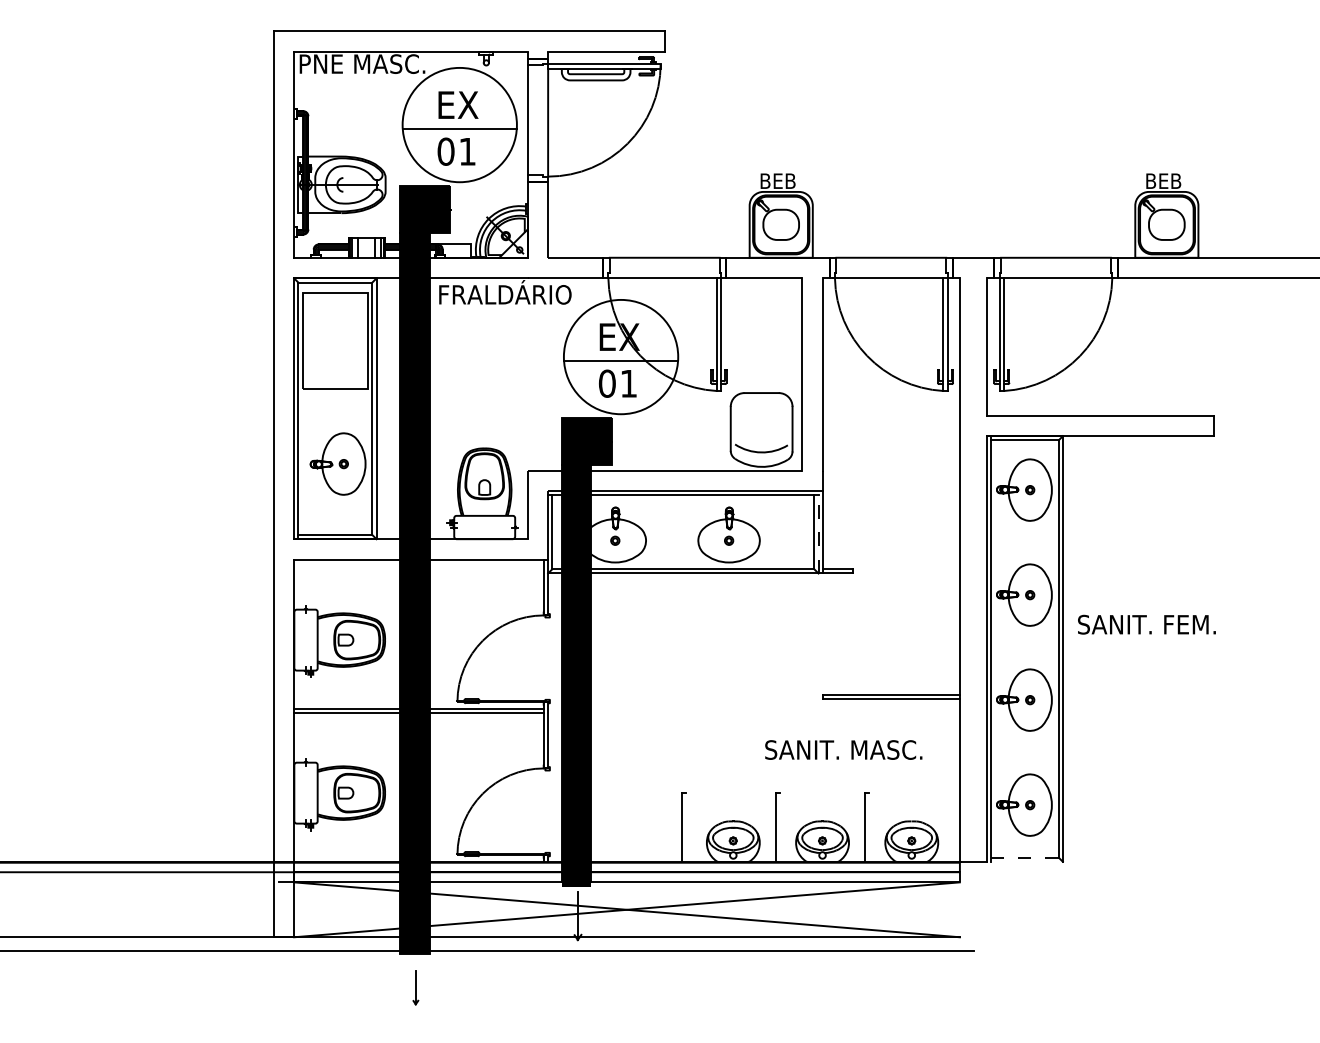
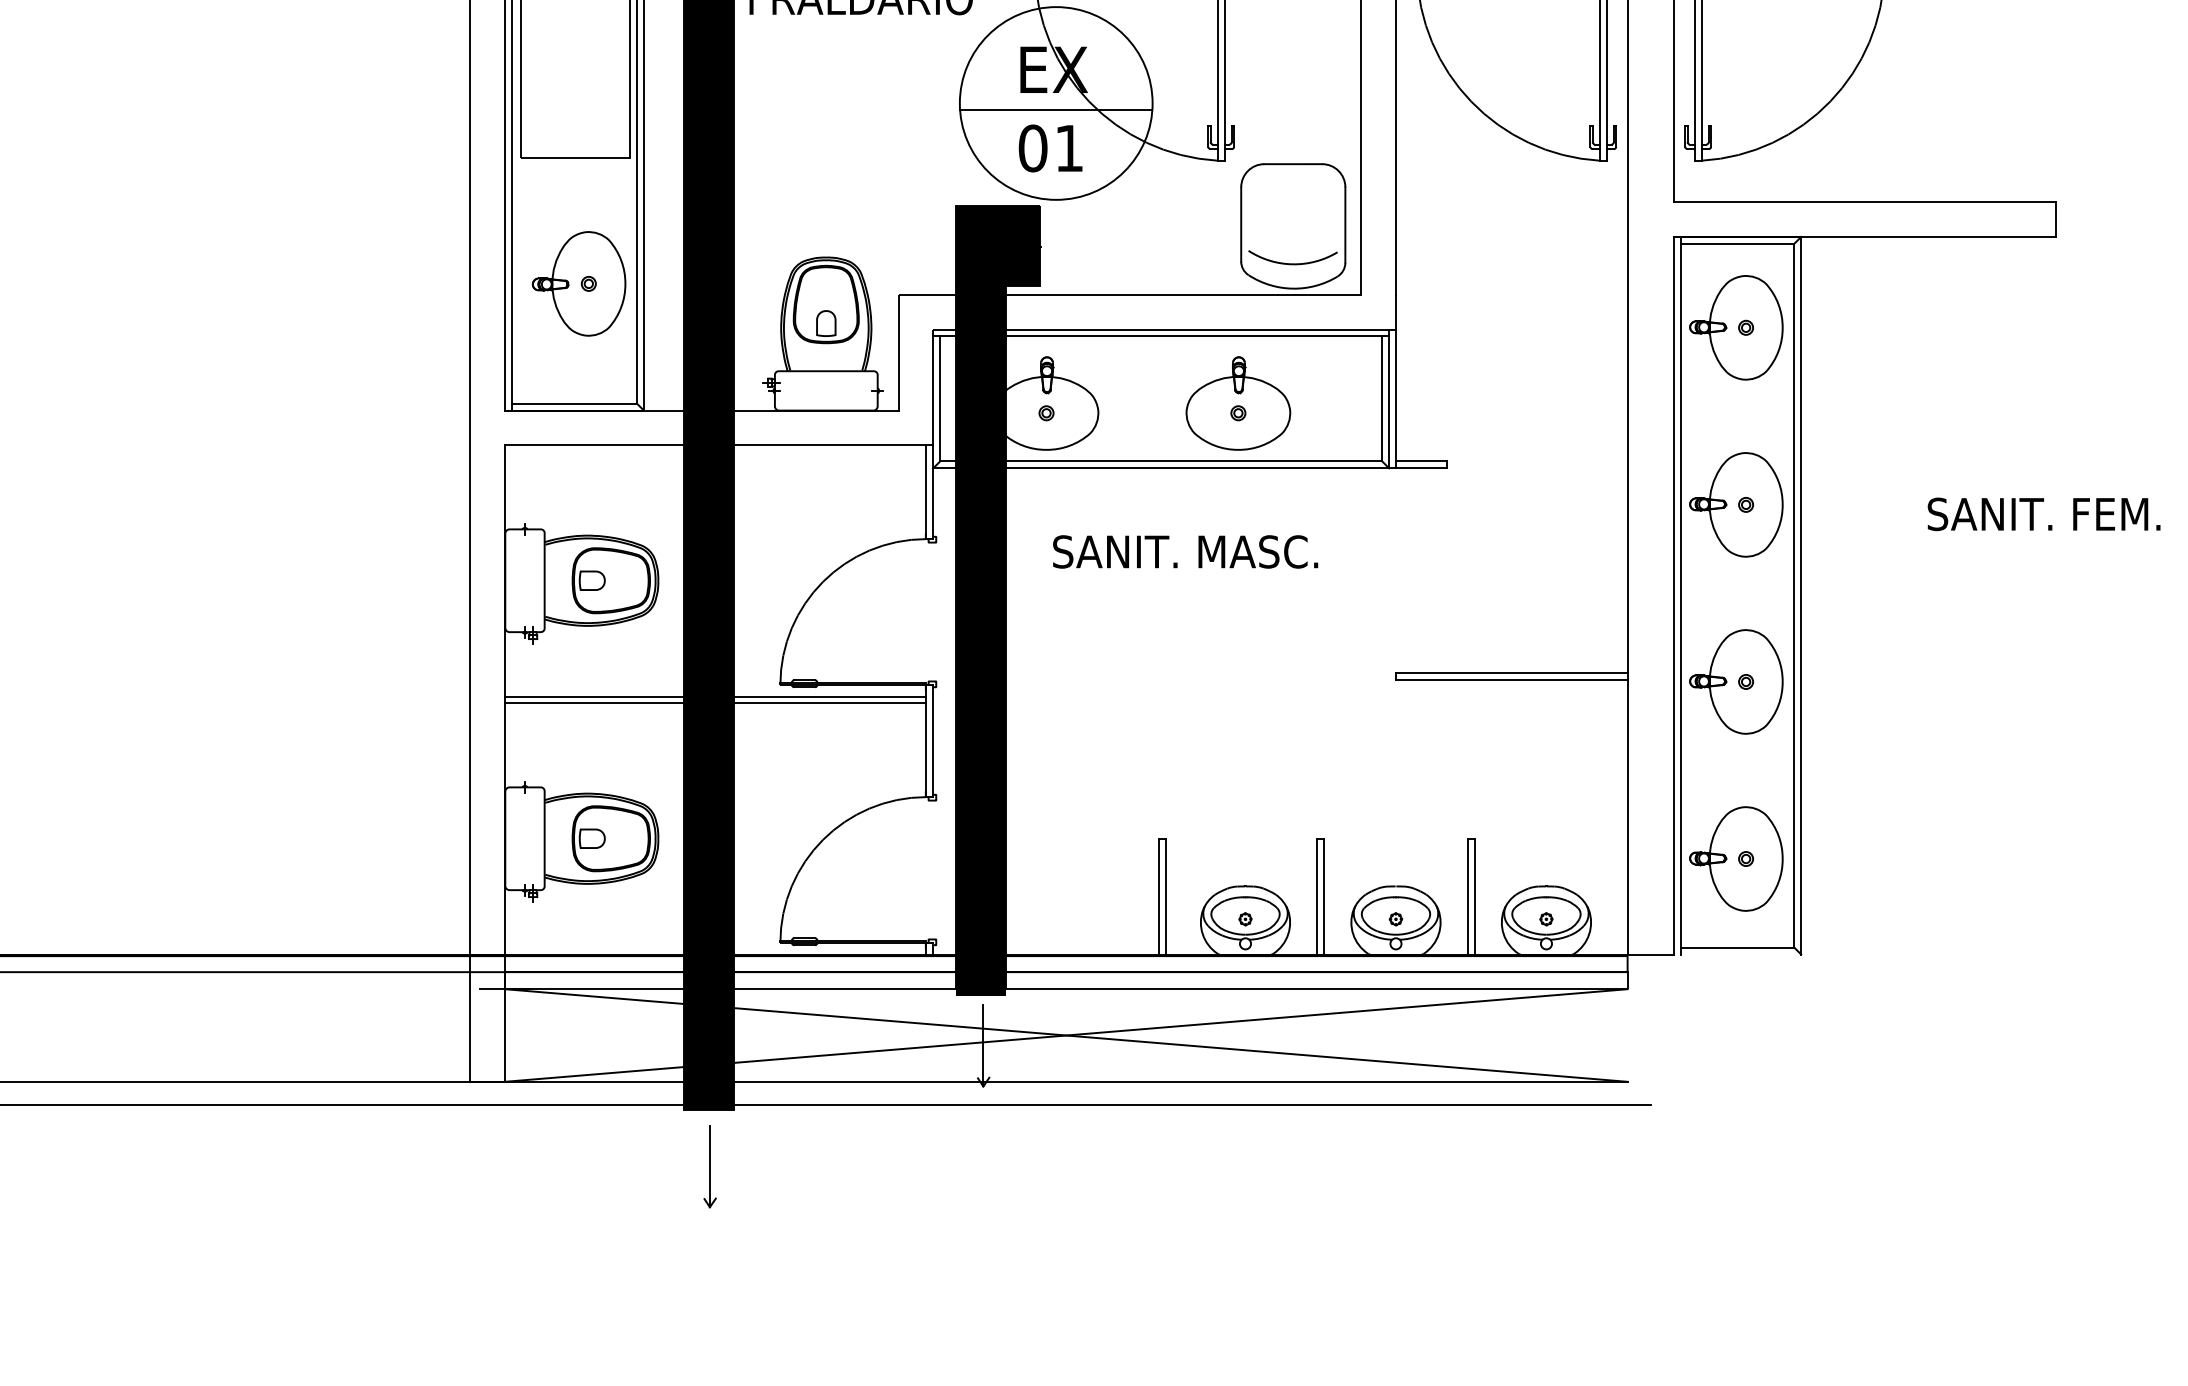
line: (818, 531) -> (1389, 397), dashed -> solid
text: (1146, 624) -> (2043, 513), moved
text: (843, 749) -> (1185, 551), moved
line: (685, 827) -> (1164, 896), added
line: (780, 827) -> (1325, 896), added
line: (869, 827) -> (1475, 896), added
line: (1025, 857) -> (1738, 947), dashed -> solid
part: (415, 987) -> (709, 1166), size x1.43

